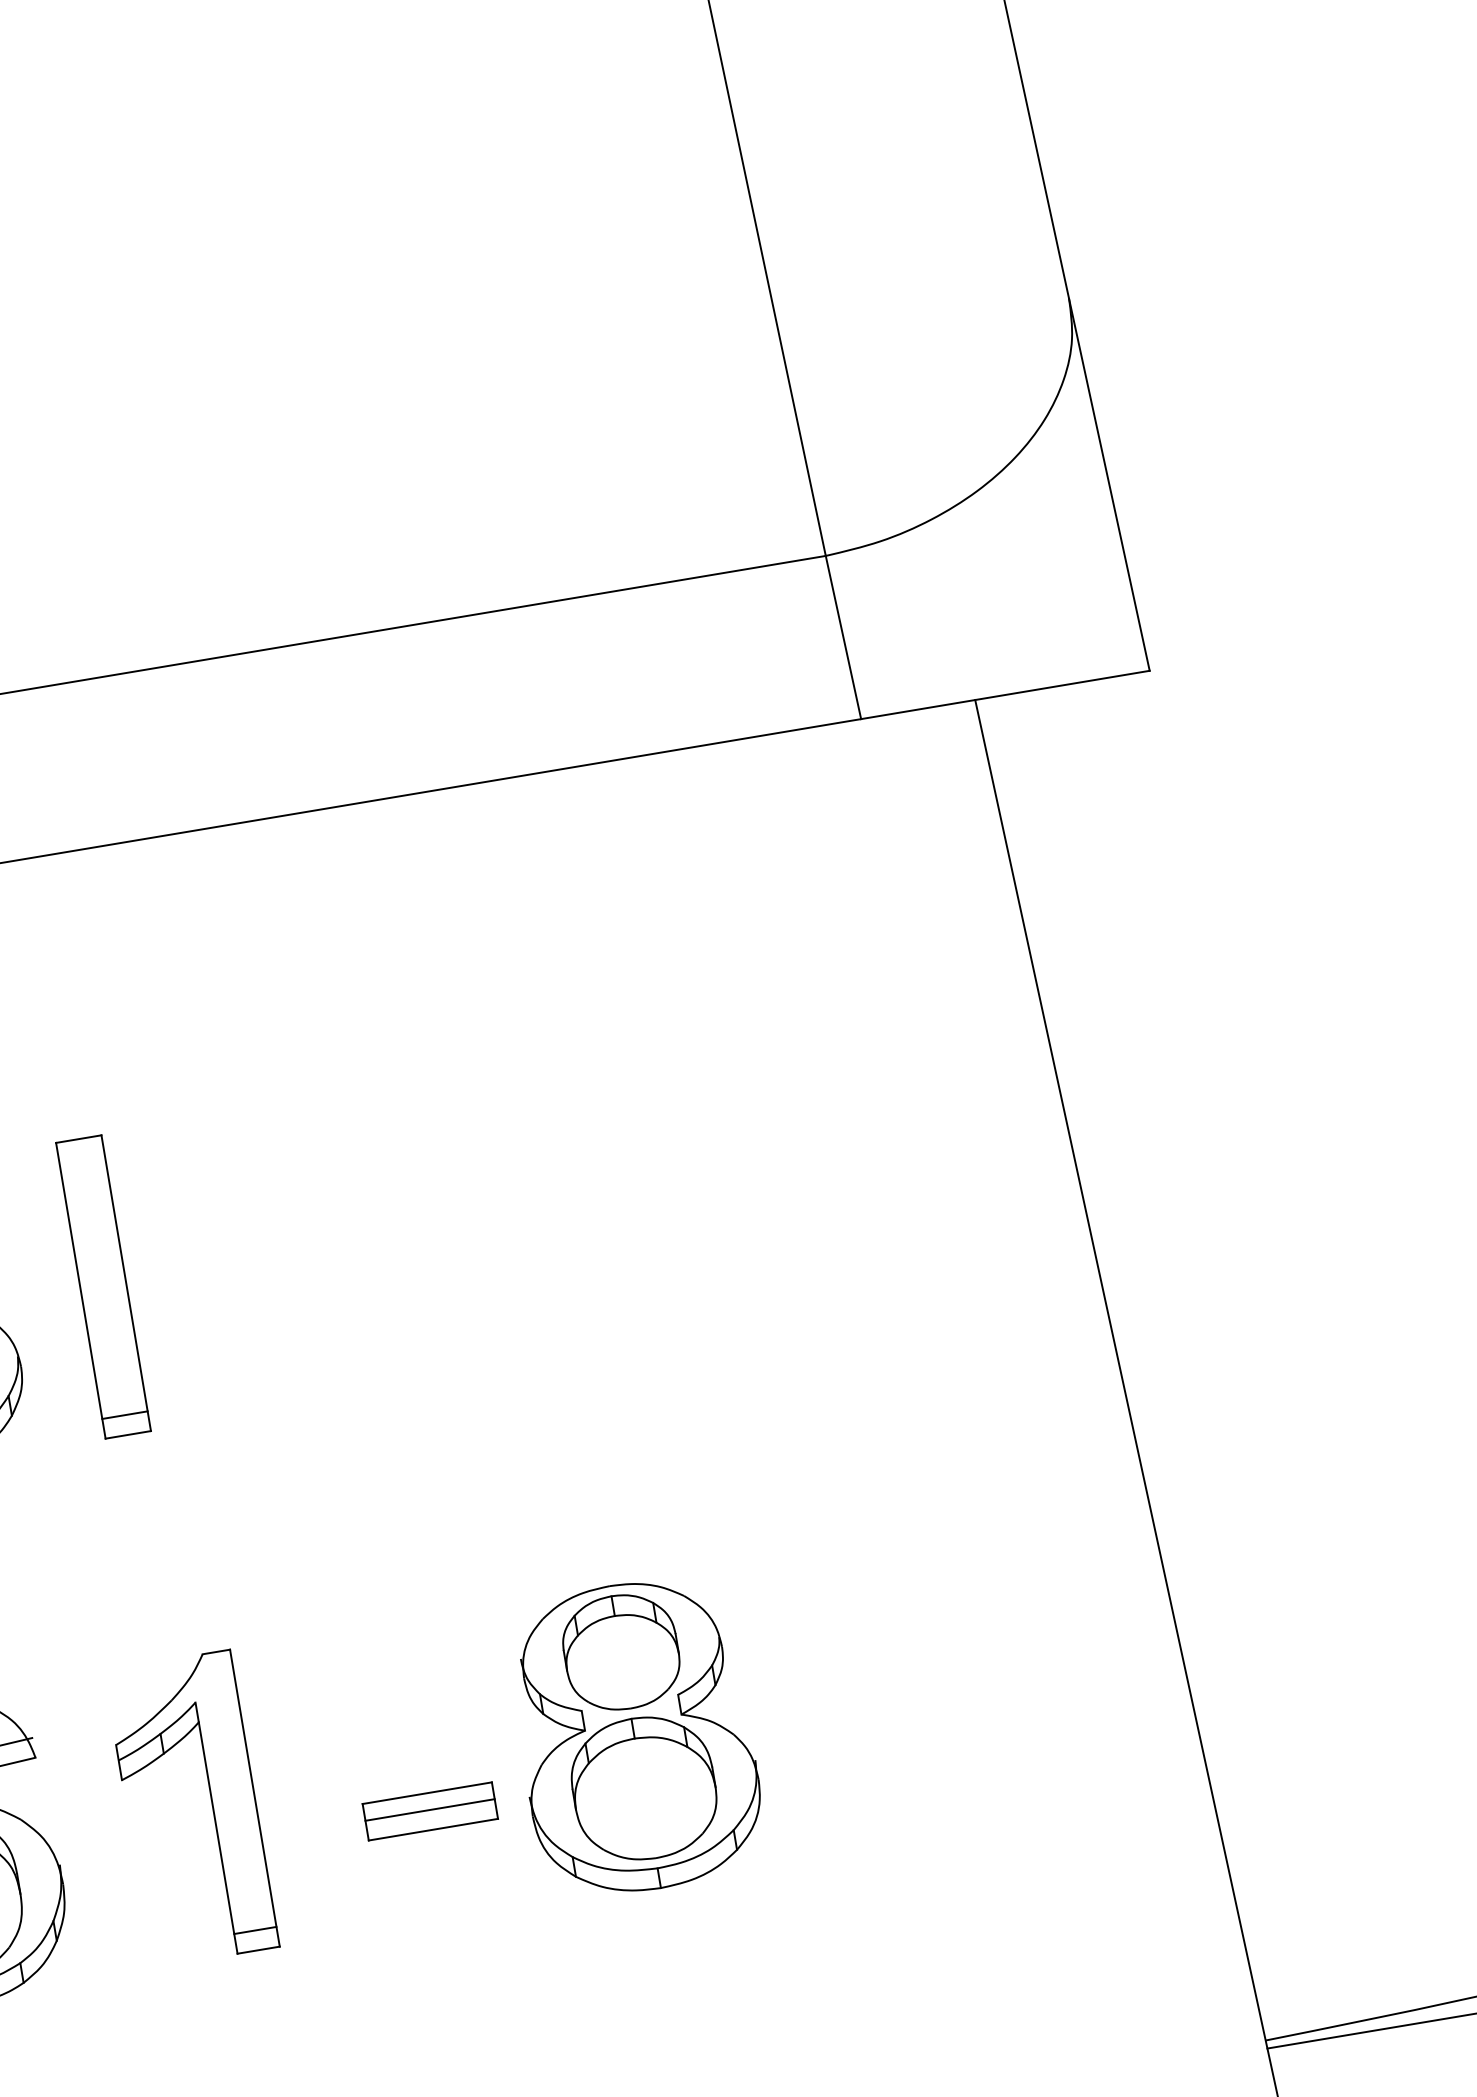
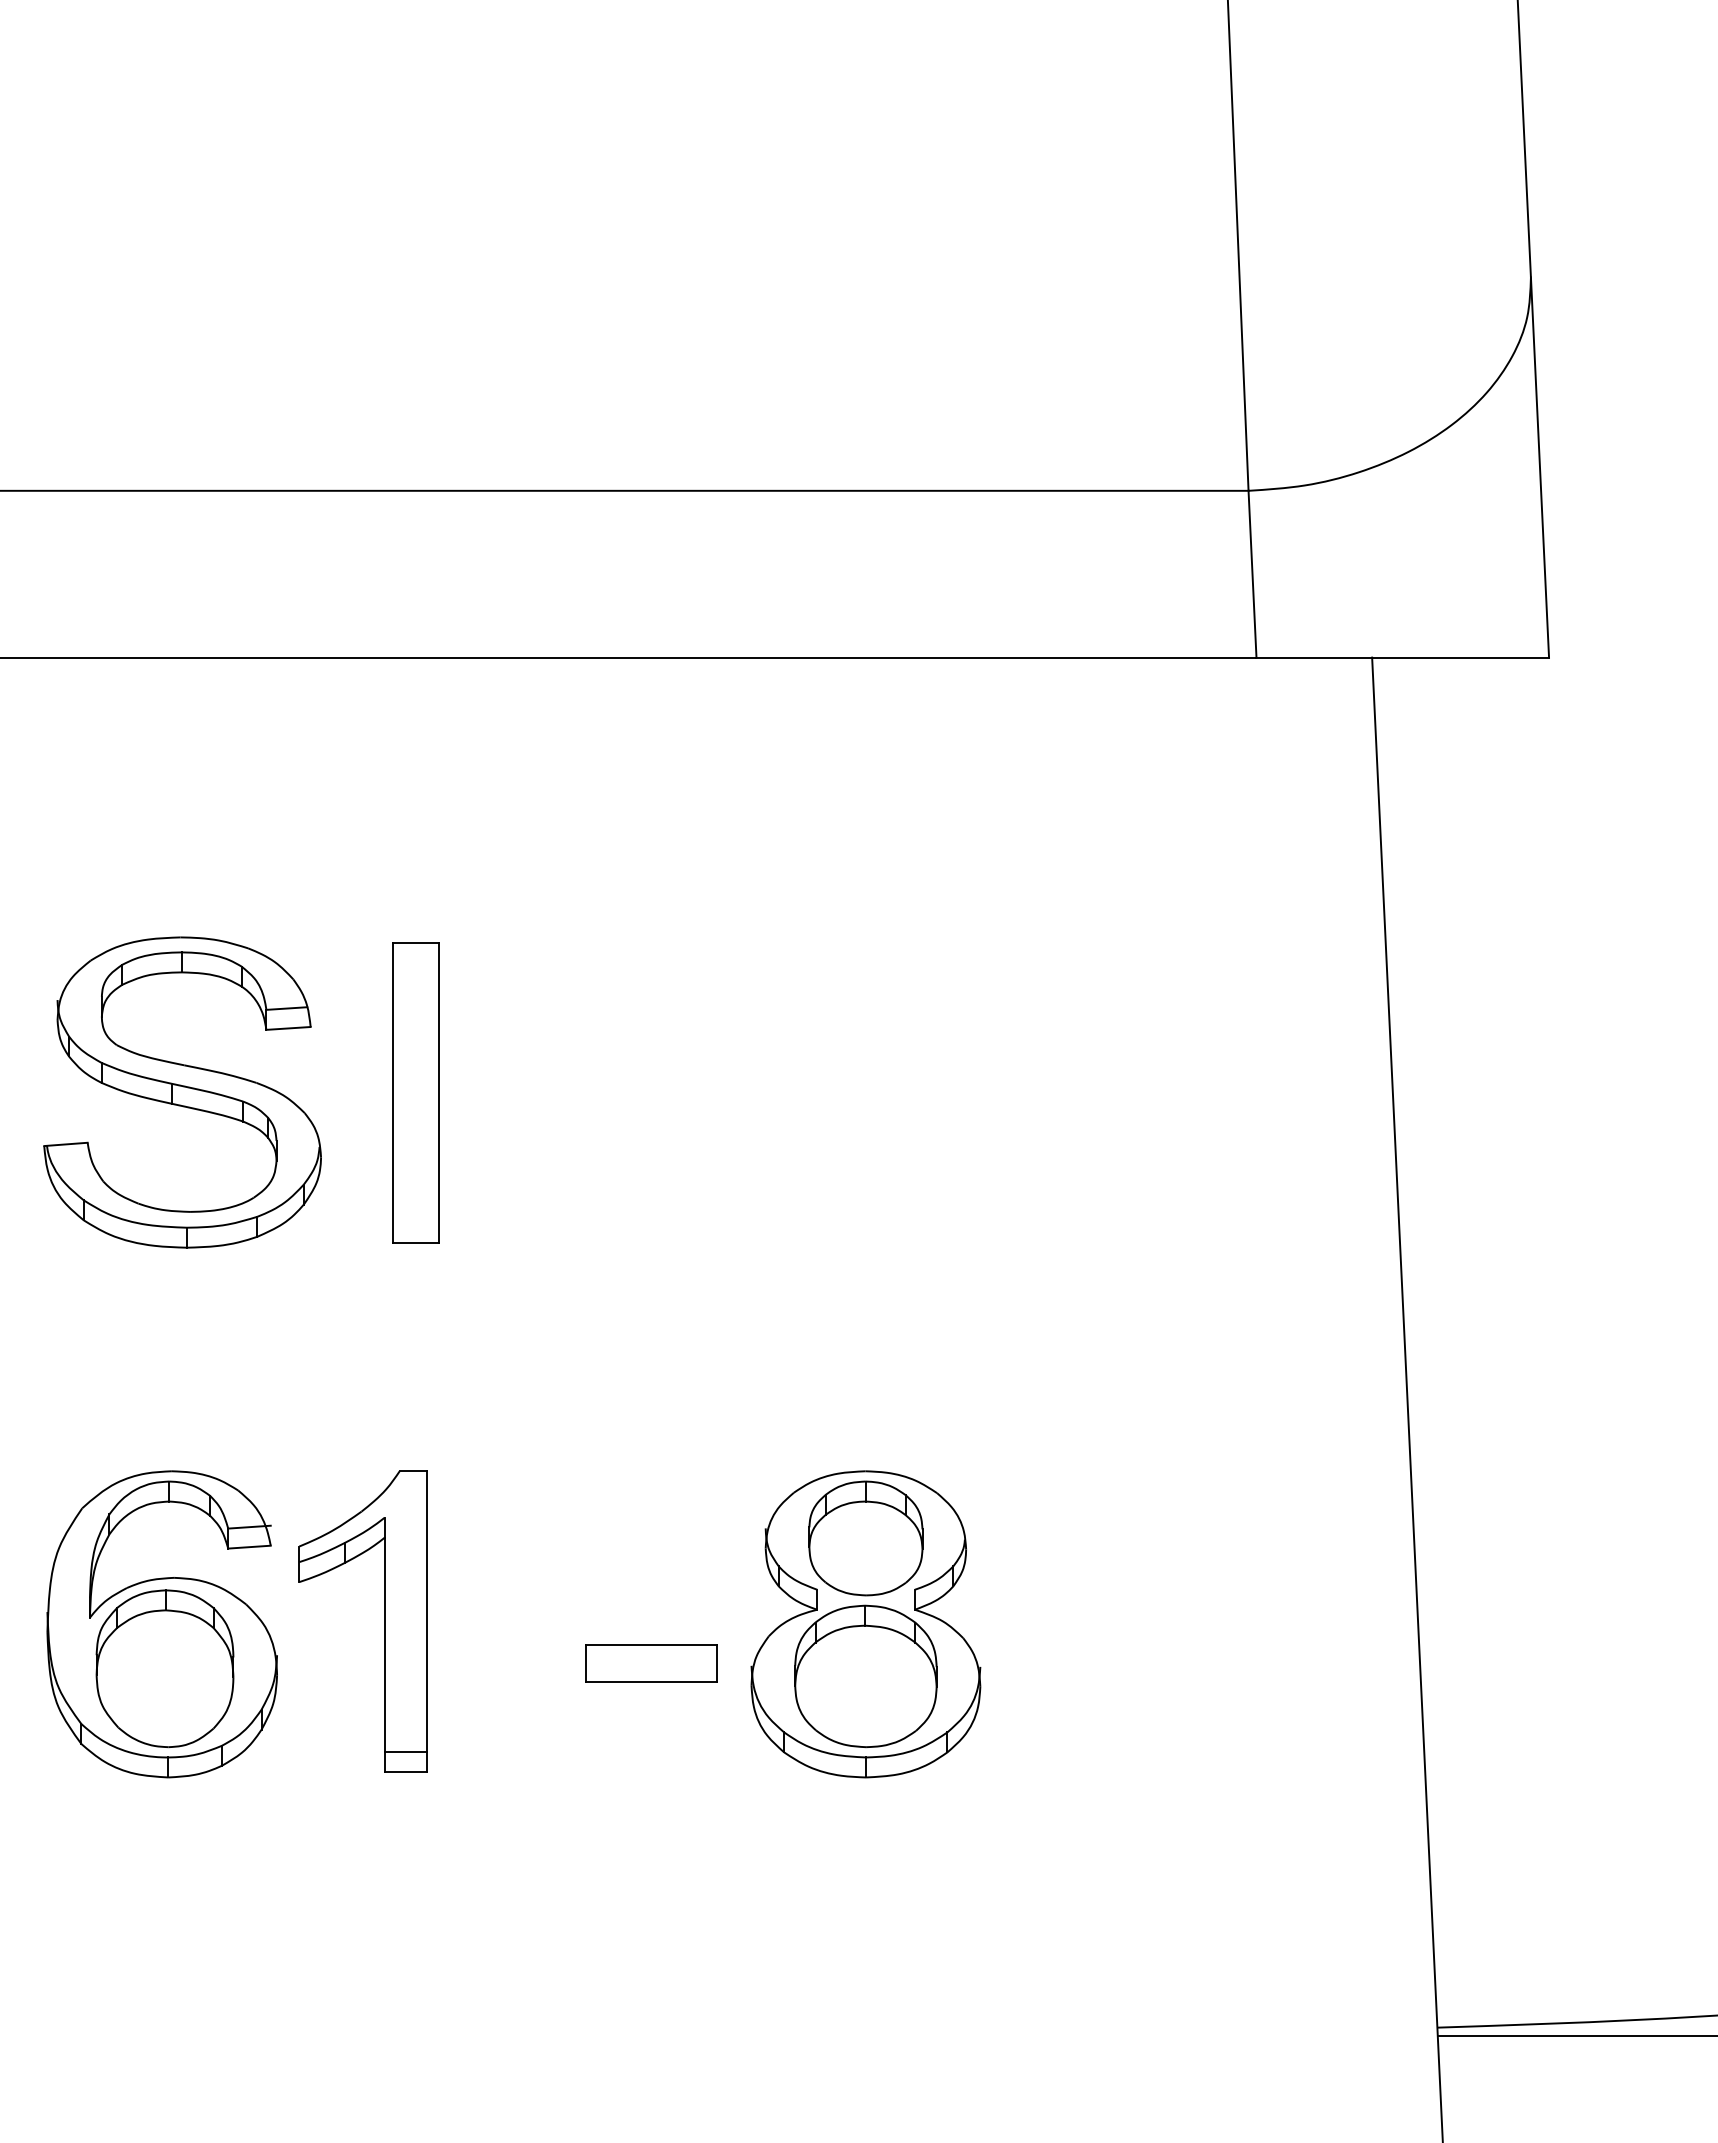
line: (124, 1415) -> (415, 1222), removed
part: (212, 1804) -> (384, 1621), moved
line: (429, 1810) -> (650, 1662), removed

